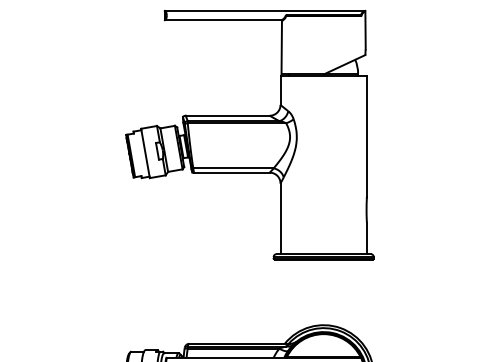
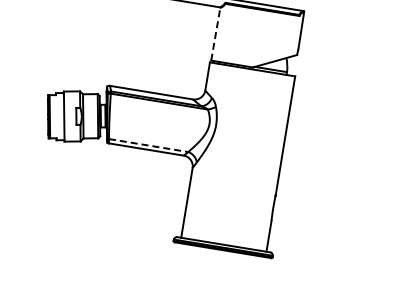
line: (281, 47) -> (215, 34), solid -> dashed
line: (234, 168) -> (149, 145), solid -> dashed

